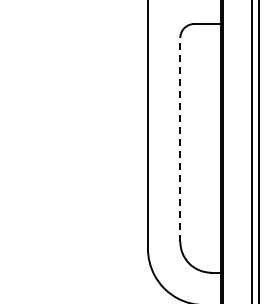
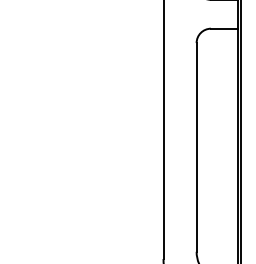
line: (180, 139) -> (196, 146), dashed -> solid

